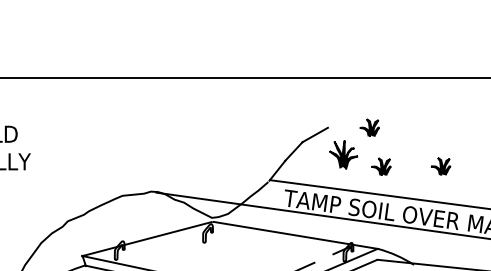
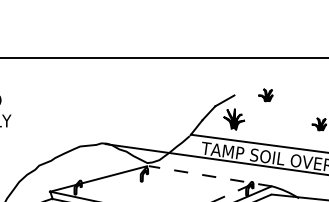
curve: (343, 154) -> (234, 119), moved
curve: (381, 166) -> (274, 124), removed
line: (295, 235) -> (210, 176), solid -> dashed

